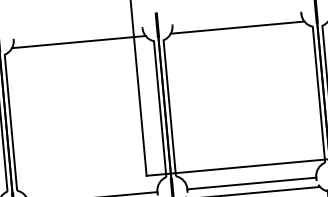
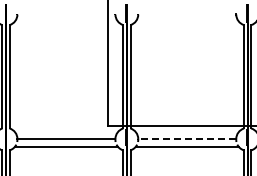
line: (237, 27) -> (187, 20), removed
line: (78, 41) -> (66, 20), removed
line: (250, 183) -> (186, 139), solid -> dashed

